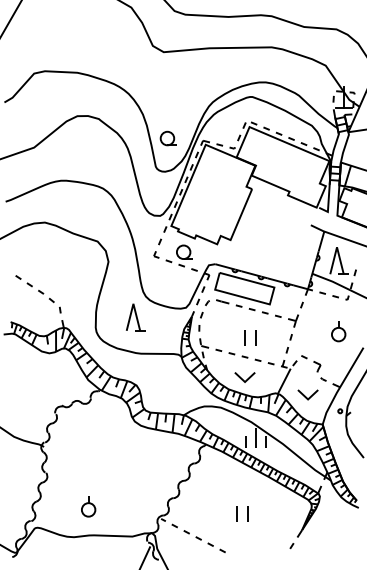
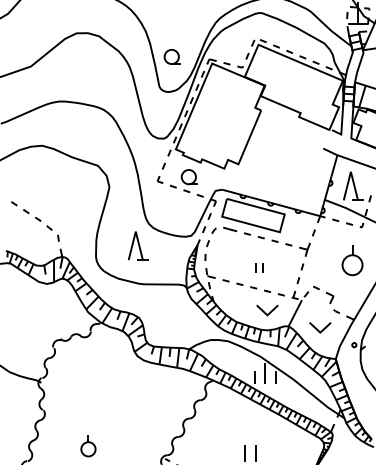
part: (338, 331) -> (352, 260), size x1.4
part: (250, 337) -> (259, 267), size x0.6
part: (244, 377) -> (266, 310), moved

